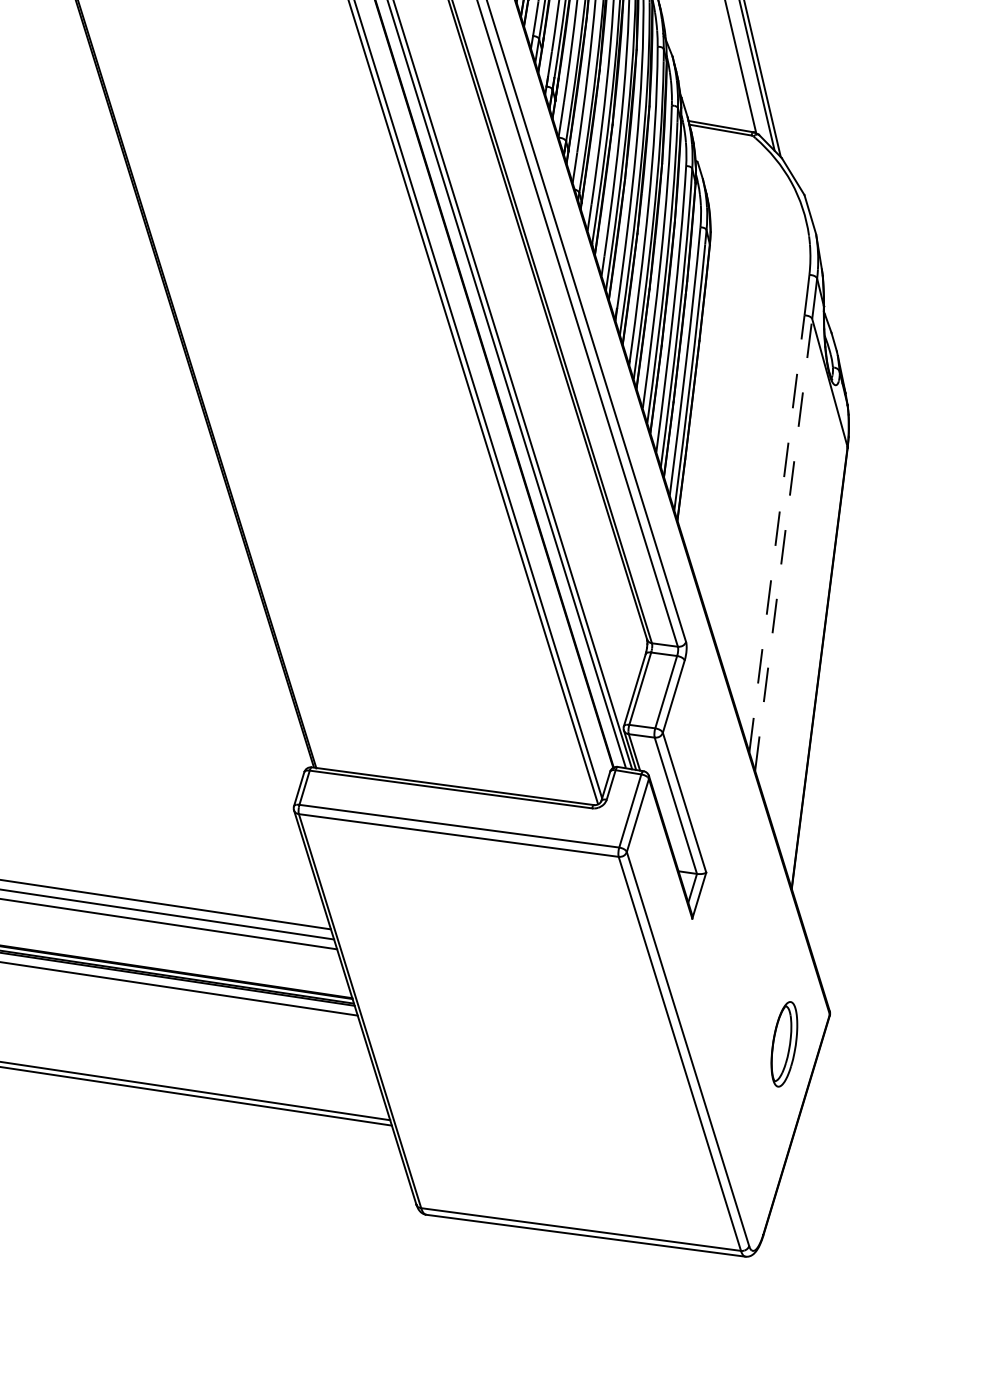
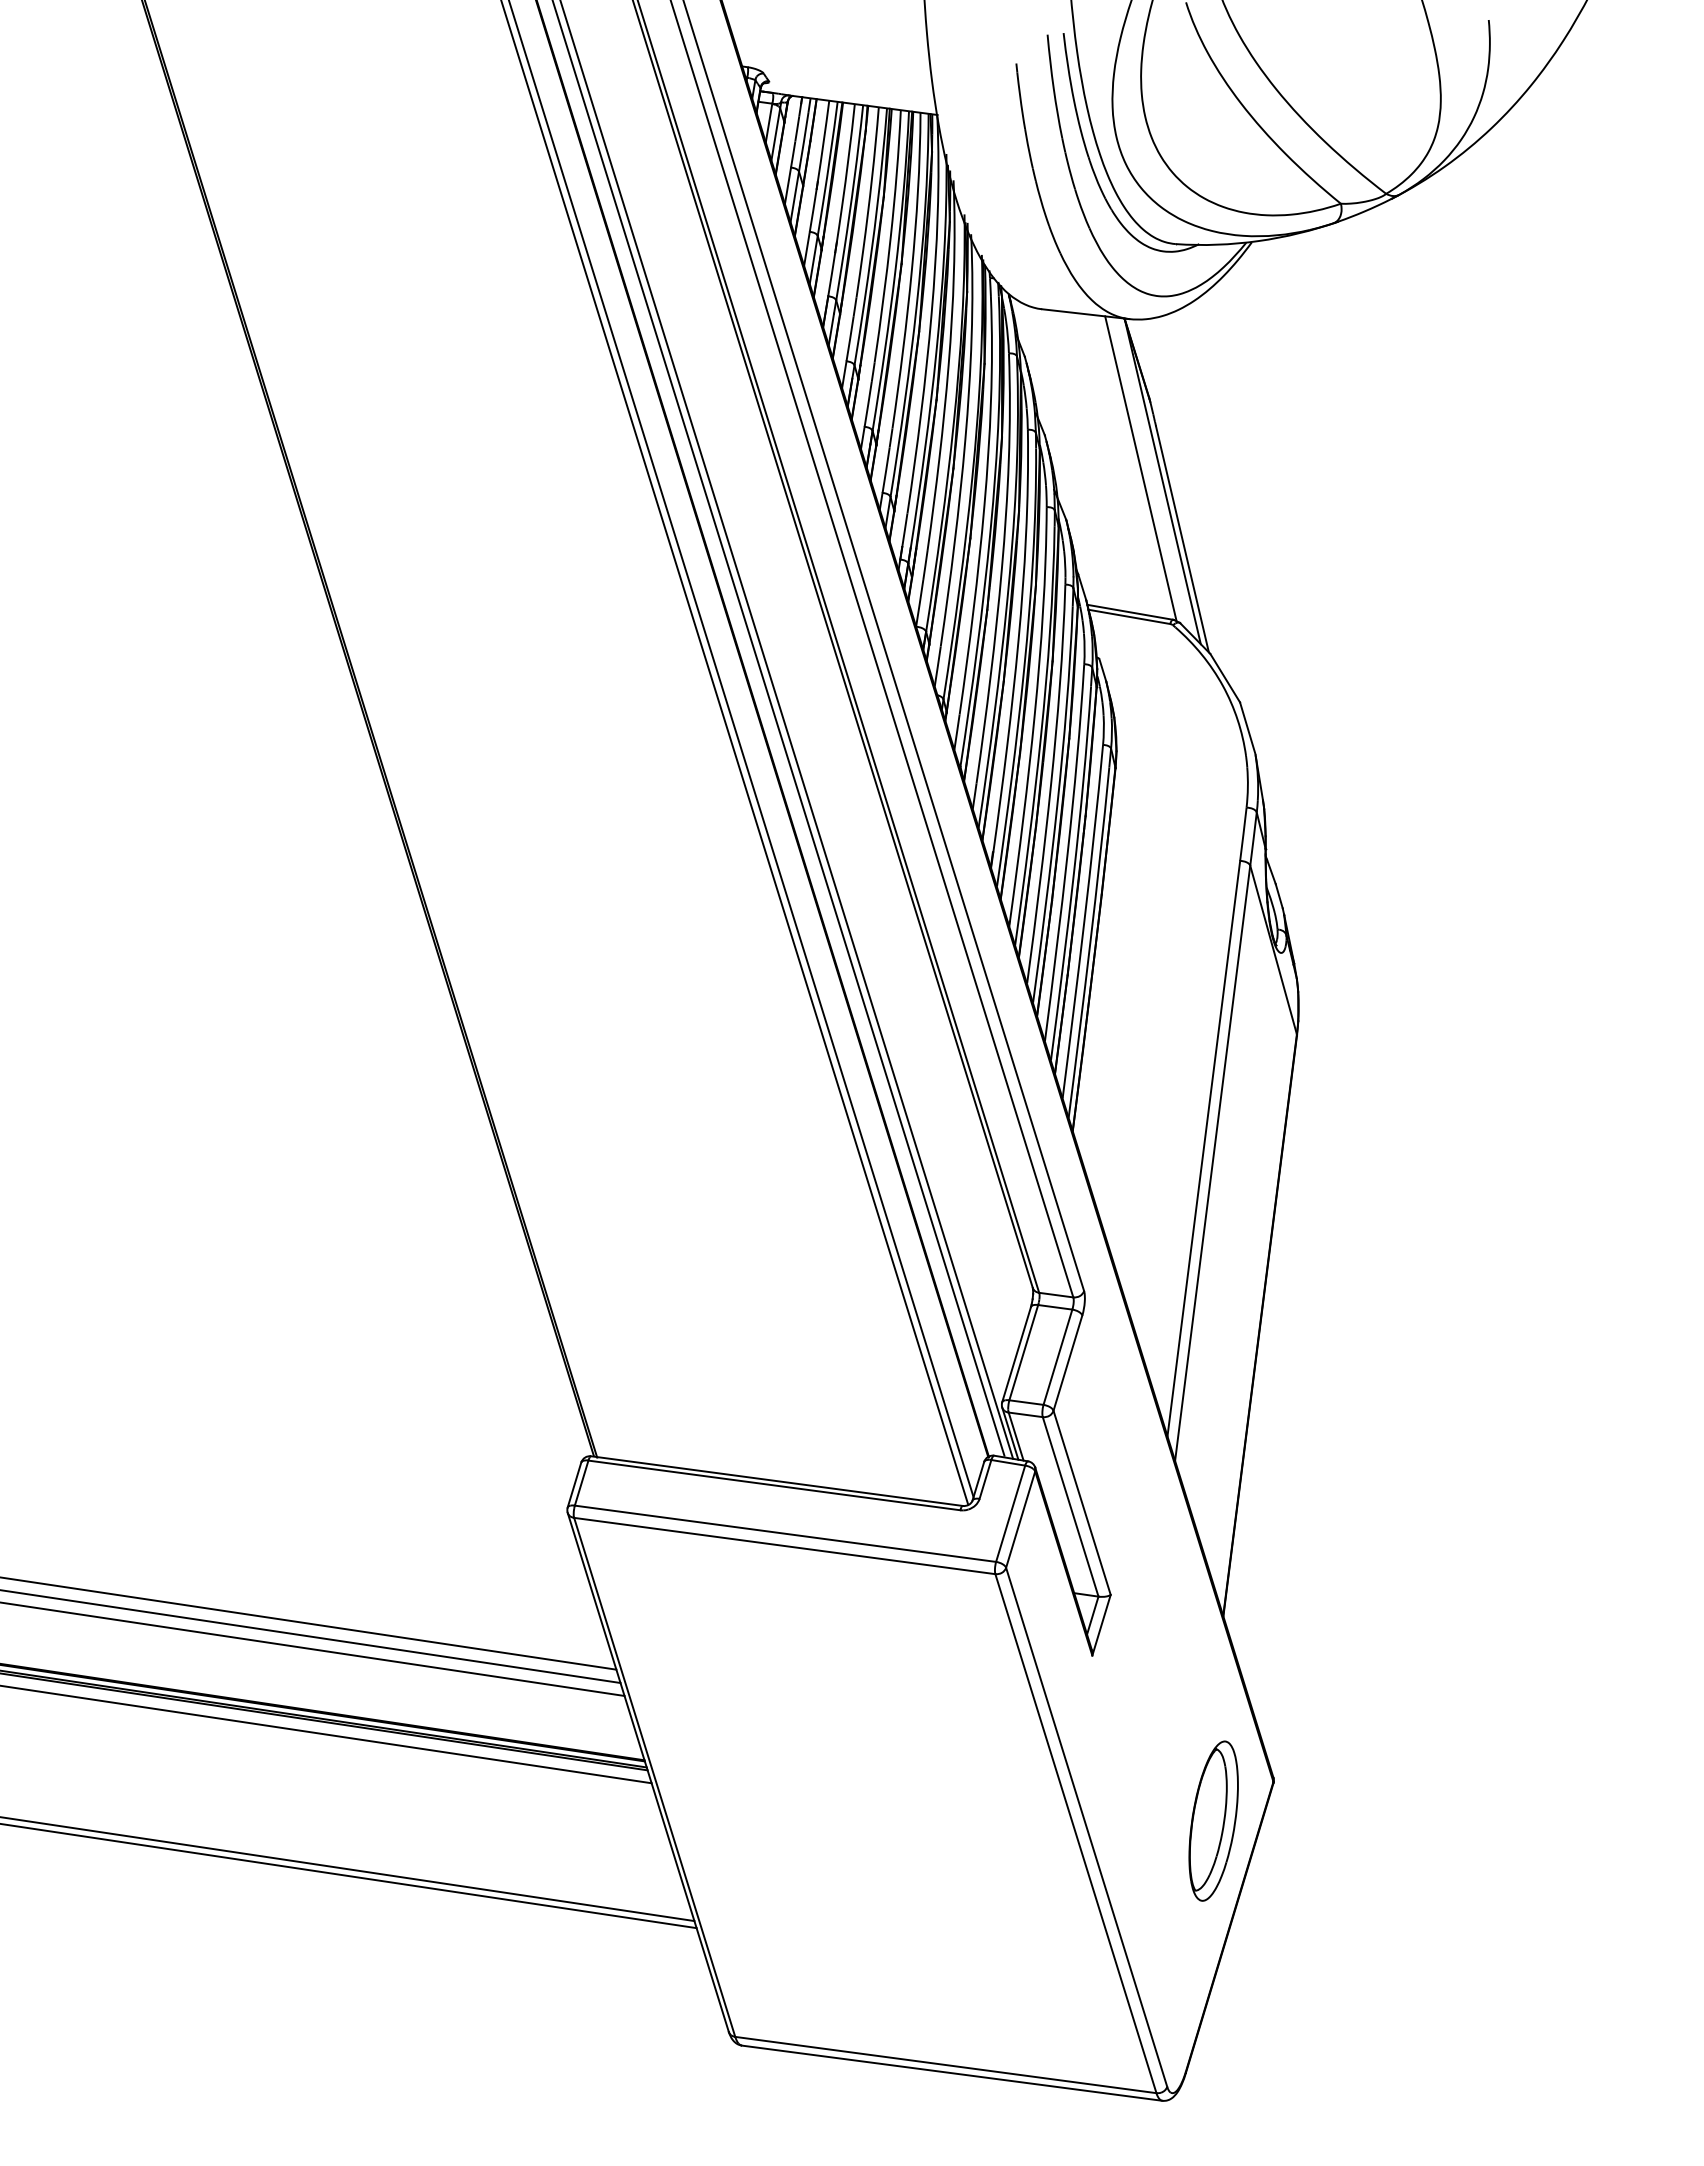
line: (776, 533) -> (1203, 1148), dashed -> solid
line: (783, 545) -> (1212, 1163), dashed -> solid
part: (784, 1043) -> (1213, 1820), size x1.43

